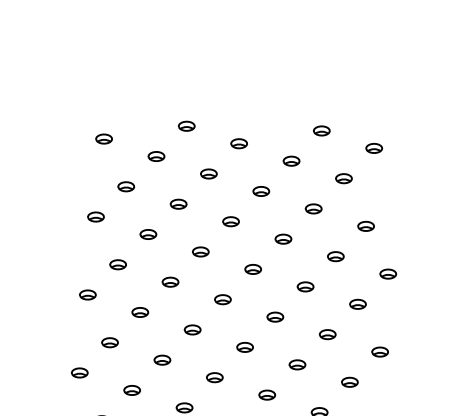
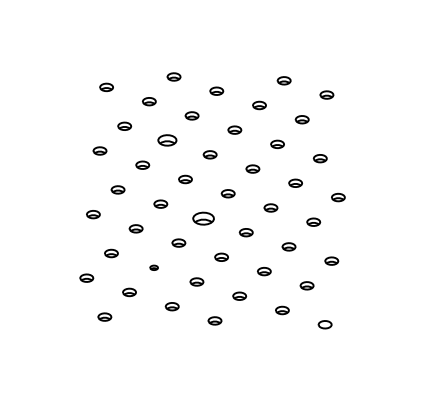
part: (178, 204) -> (167, 140), size x1.4
part: (222, 298) -> (203, 217), size x1.6
part: (161, 359) -> (153, 267), size x0.6

